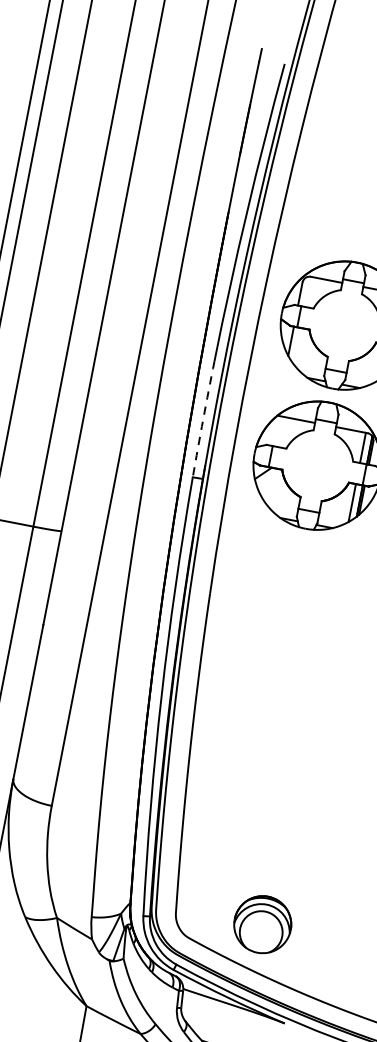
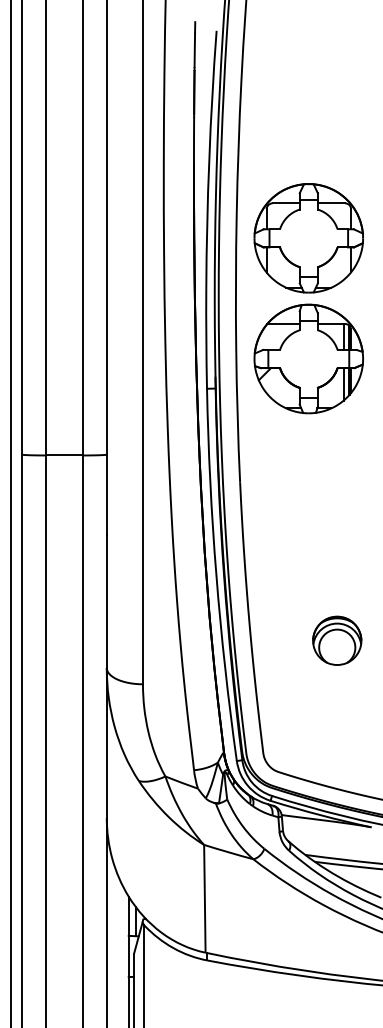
arc: (203, 418) -> (206, 338), dashed -> solid
part: (263, 924) -> (337, 640), moved

